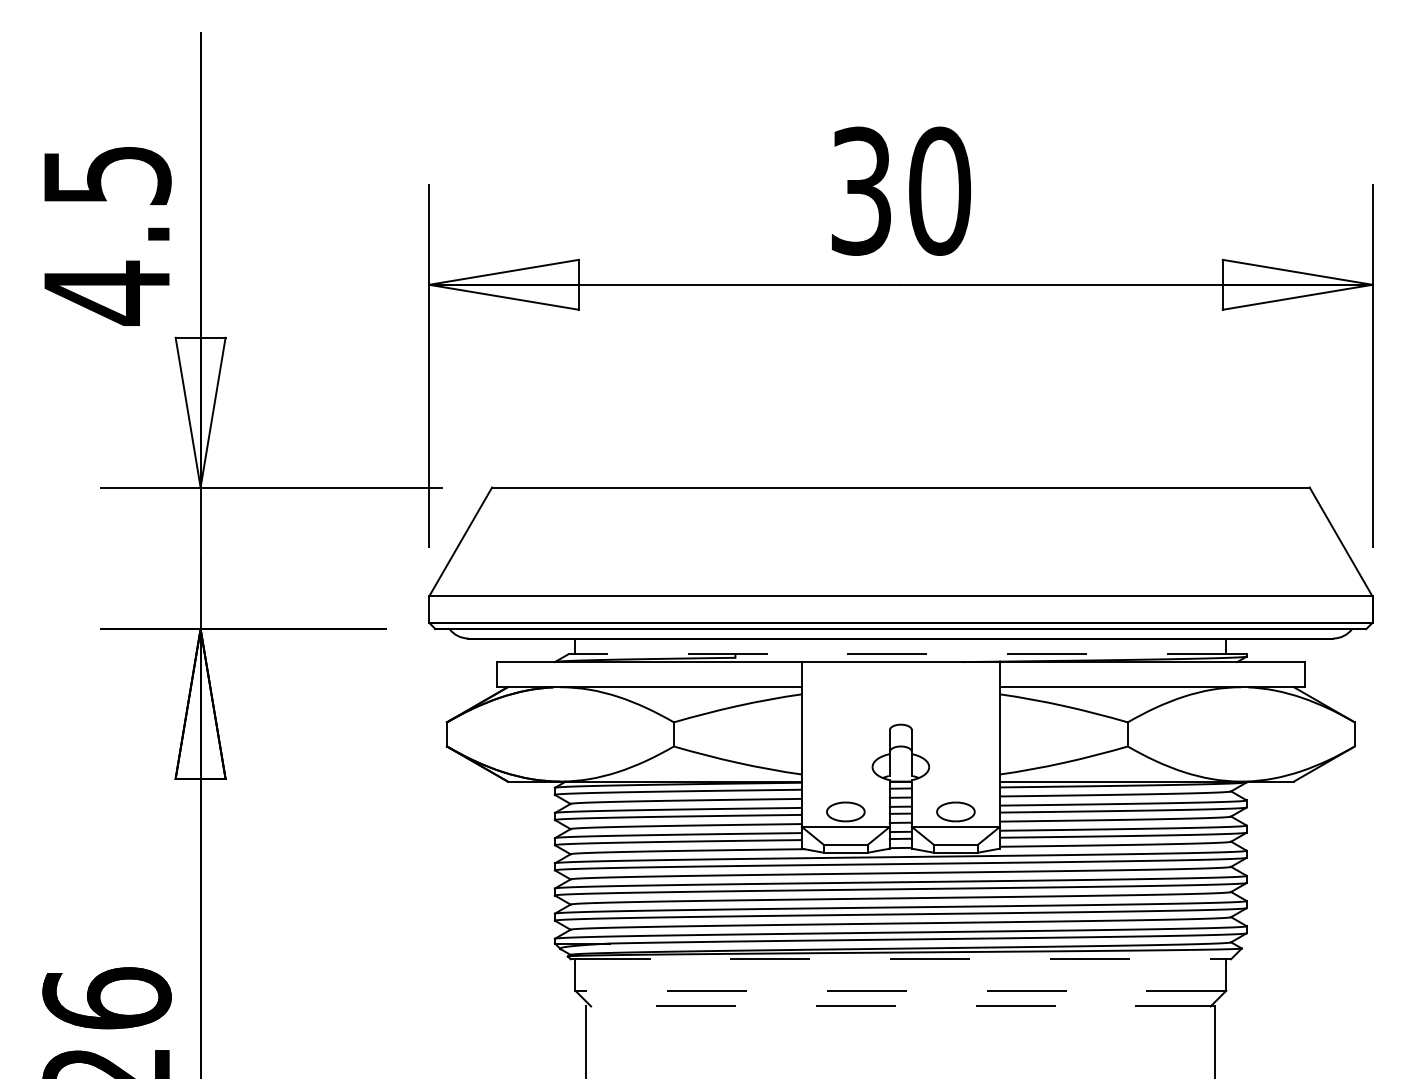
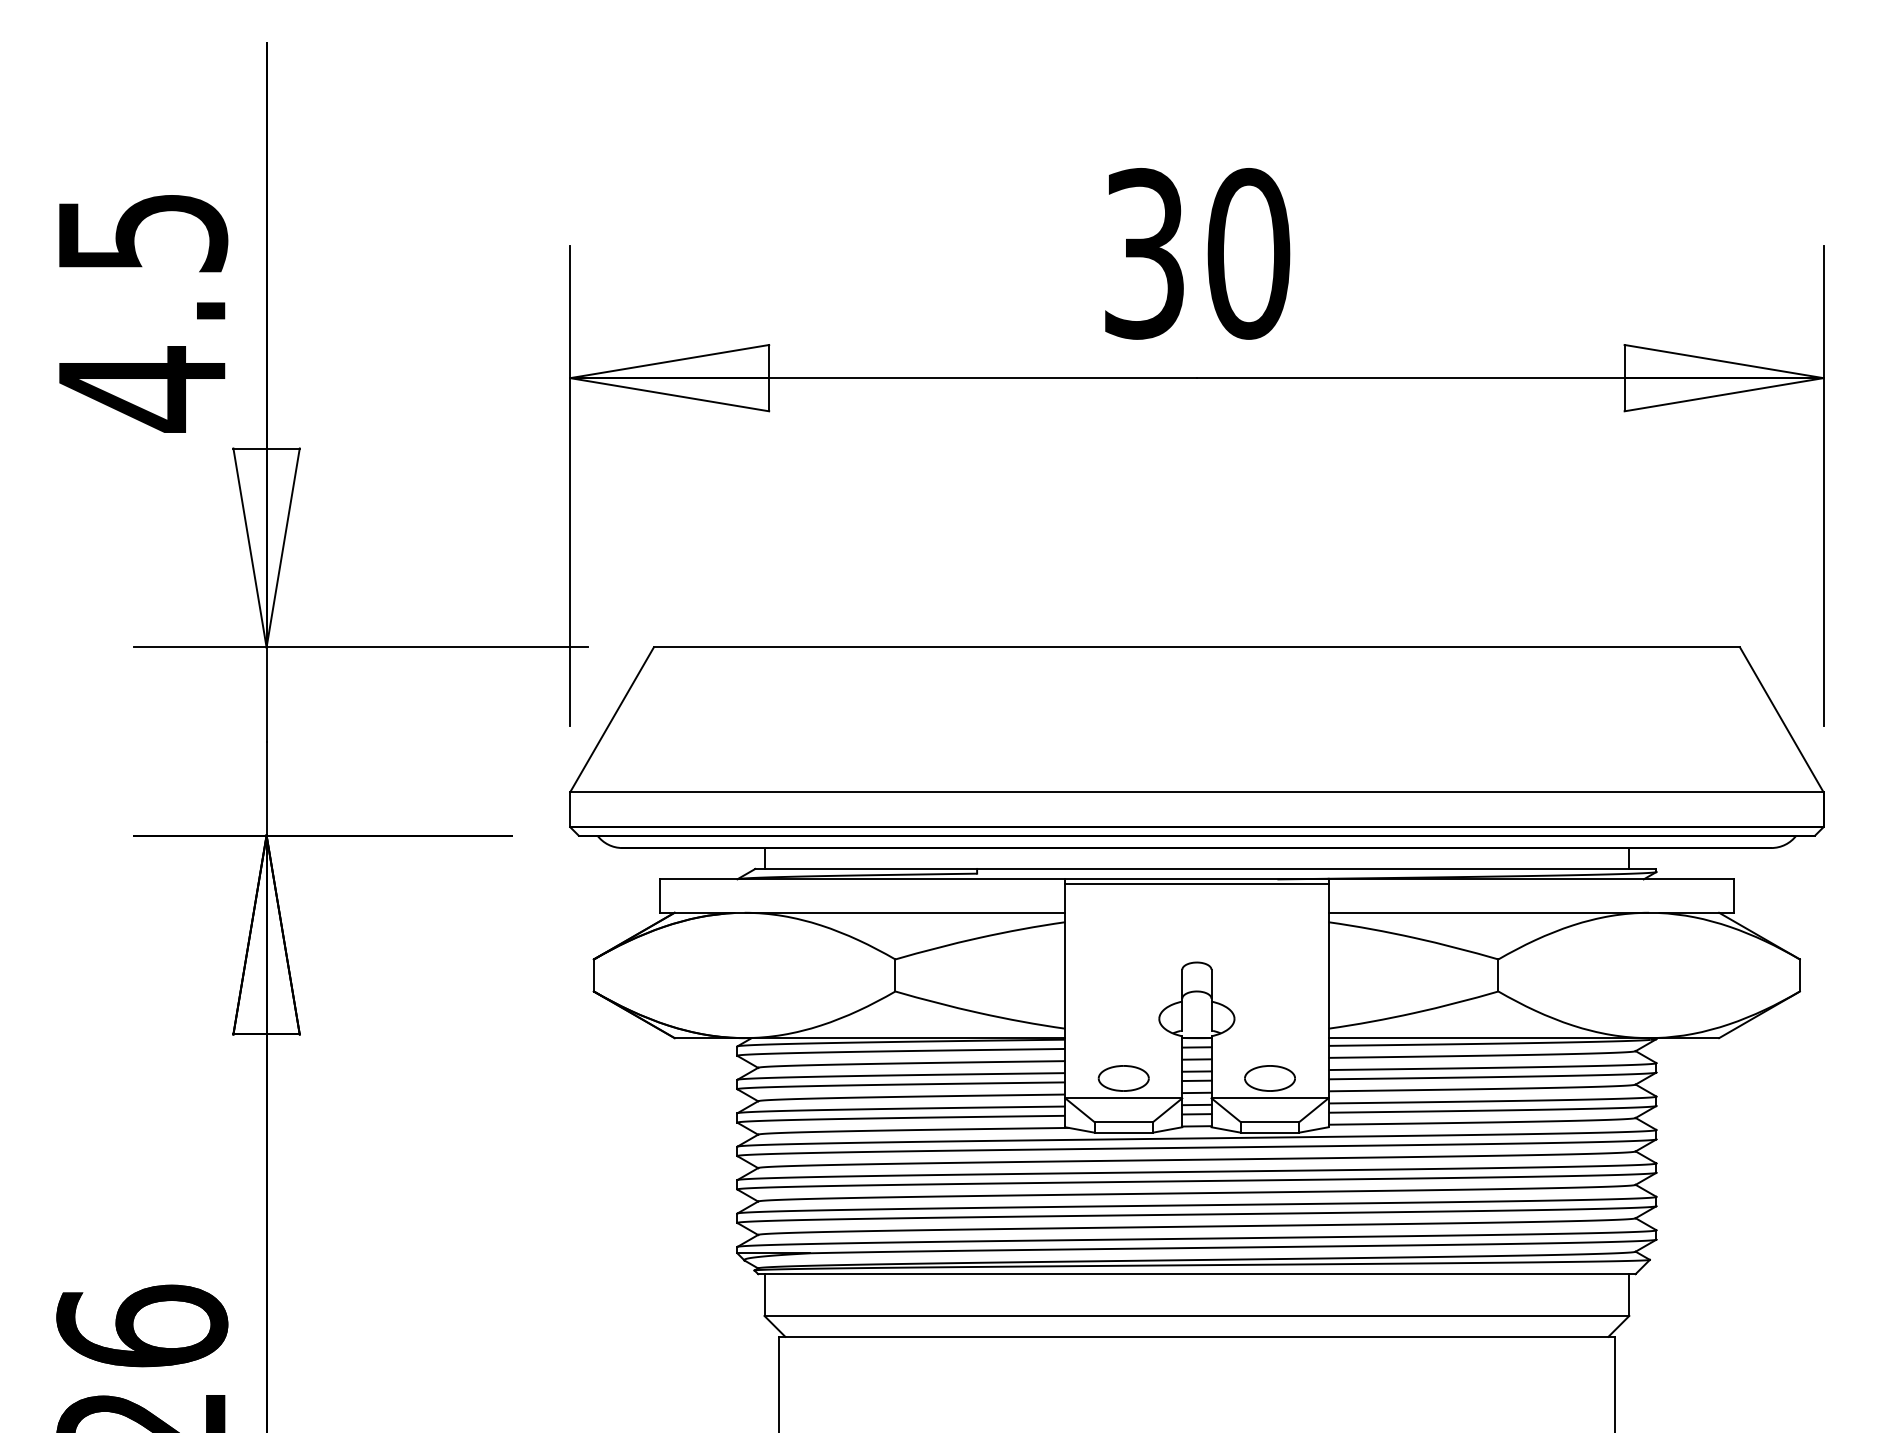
line: (907, 653) -> (1205, 868), dashed -> solid
line: (900, 665) -> (1196, 883), added
line: (900, 959) -> (1196, 1274), dashed -> solid
line: (900, 990) -> (1196, 1315), dashed -> solid
line: (900, 1006) -> (1196, 1336), dashed -> solid

